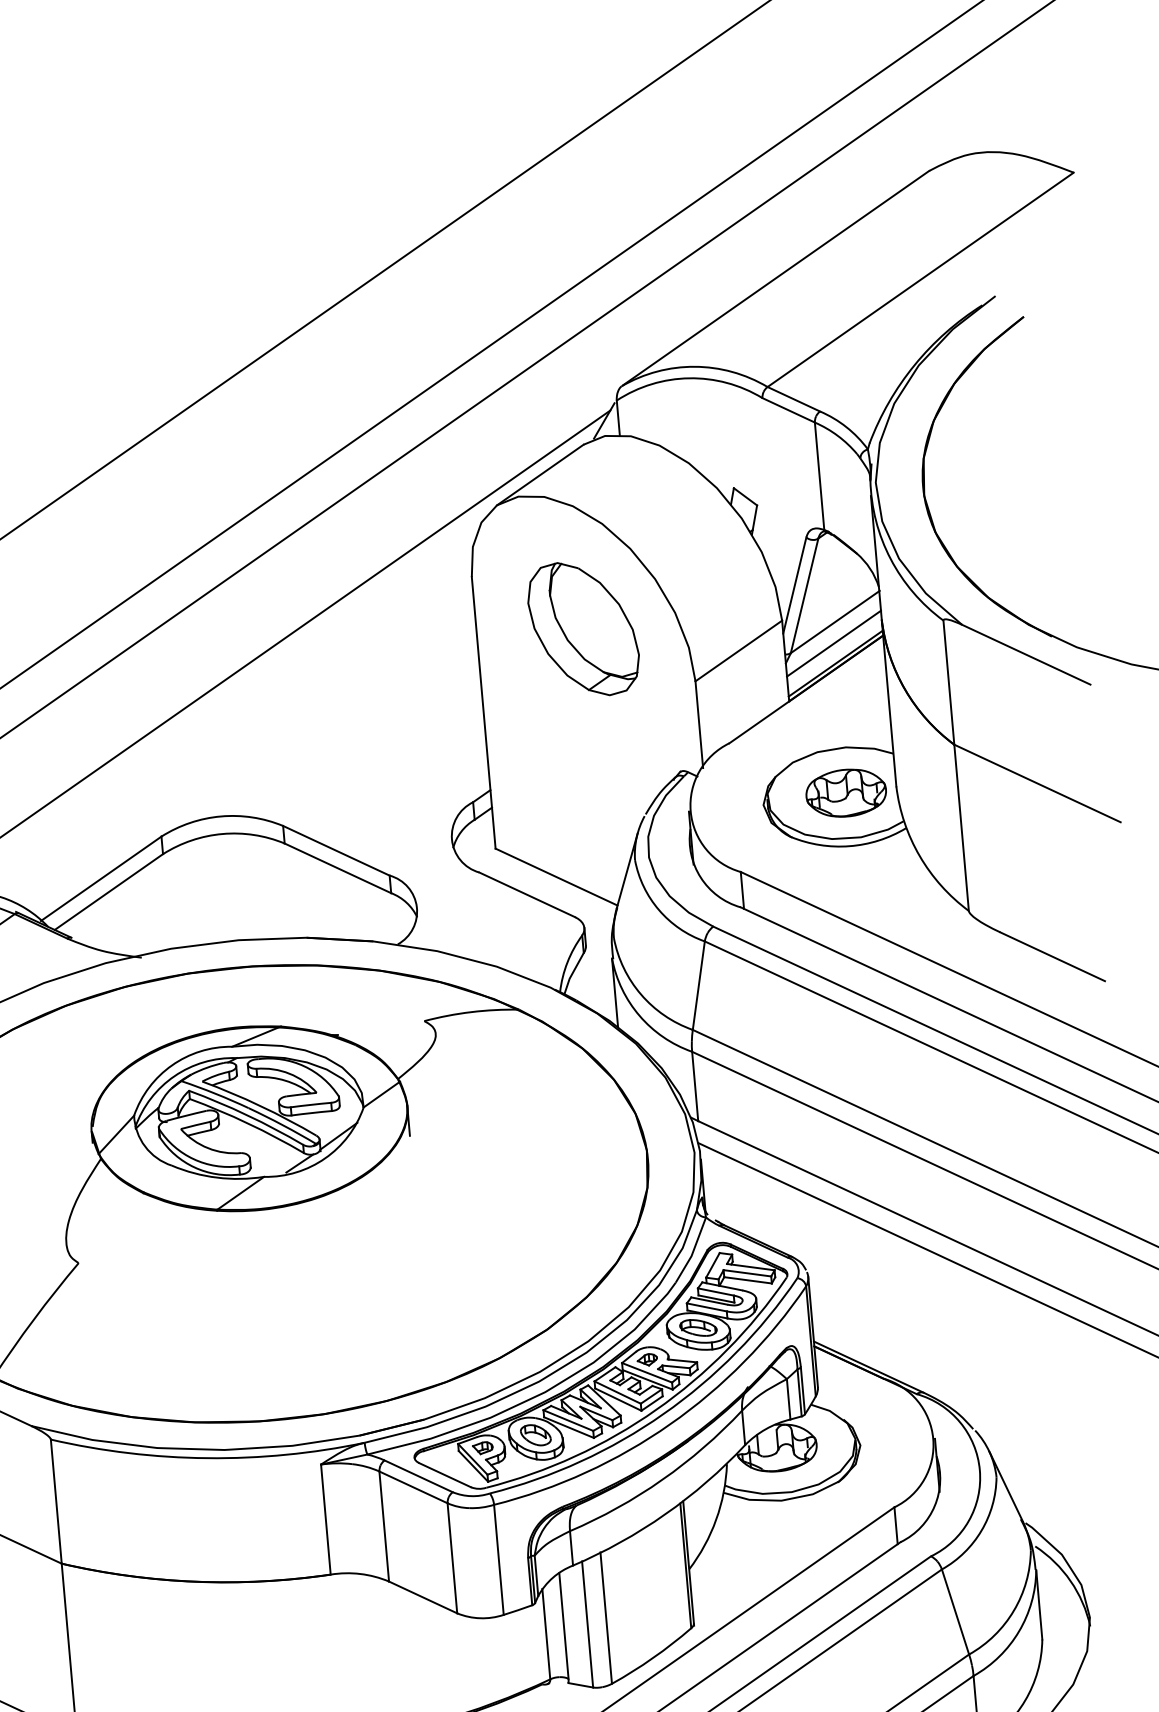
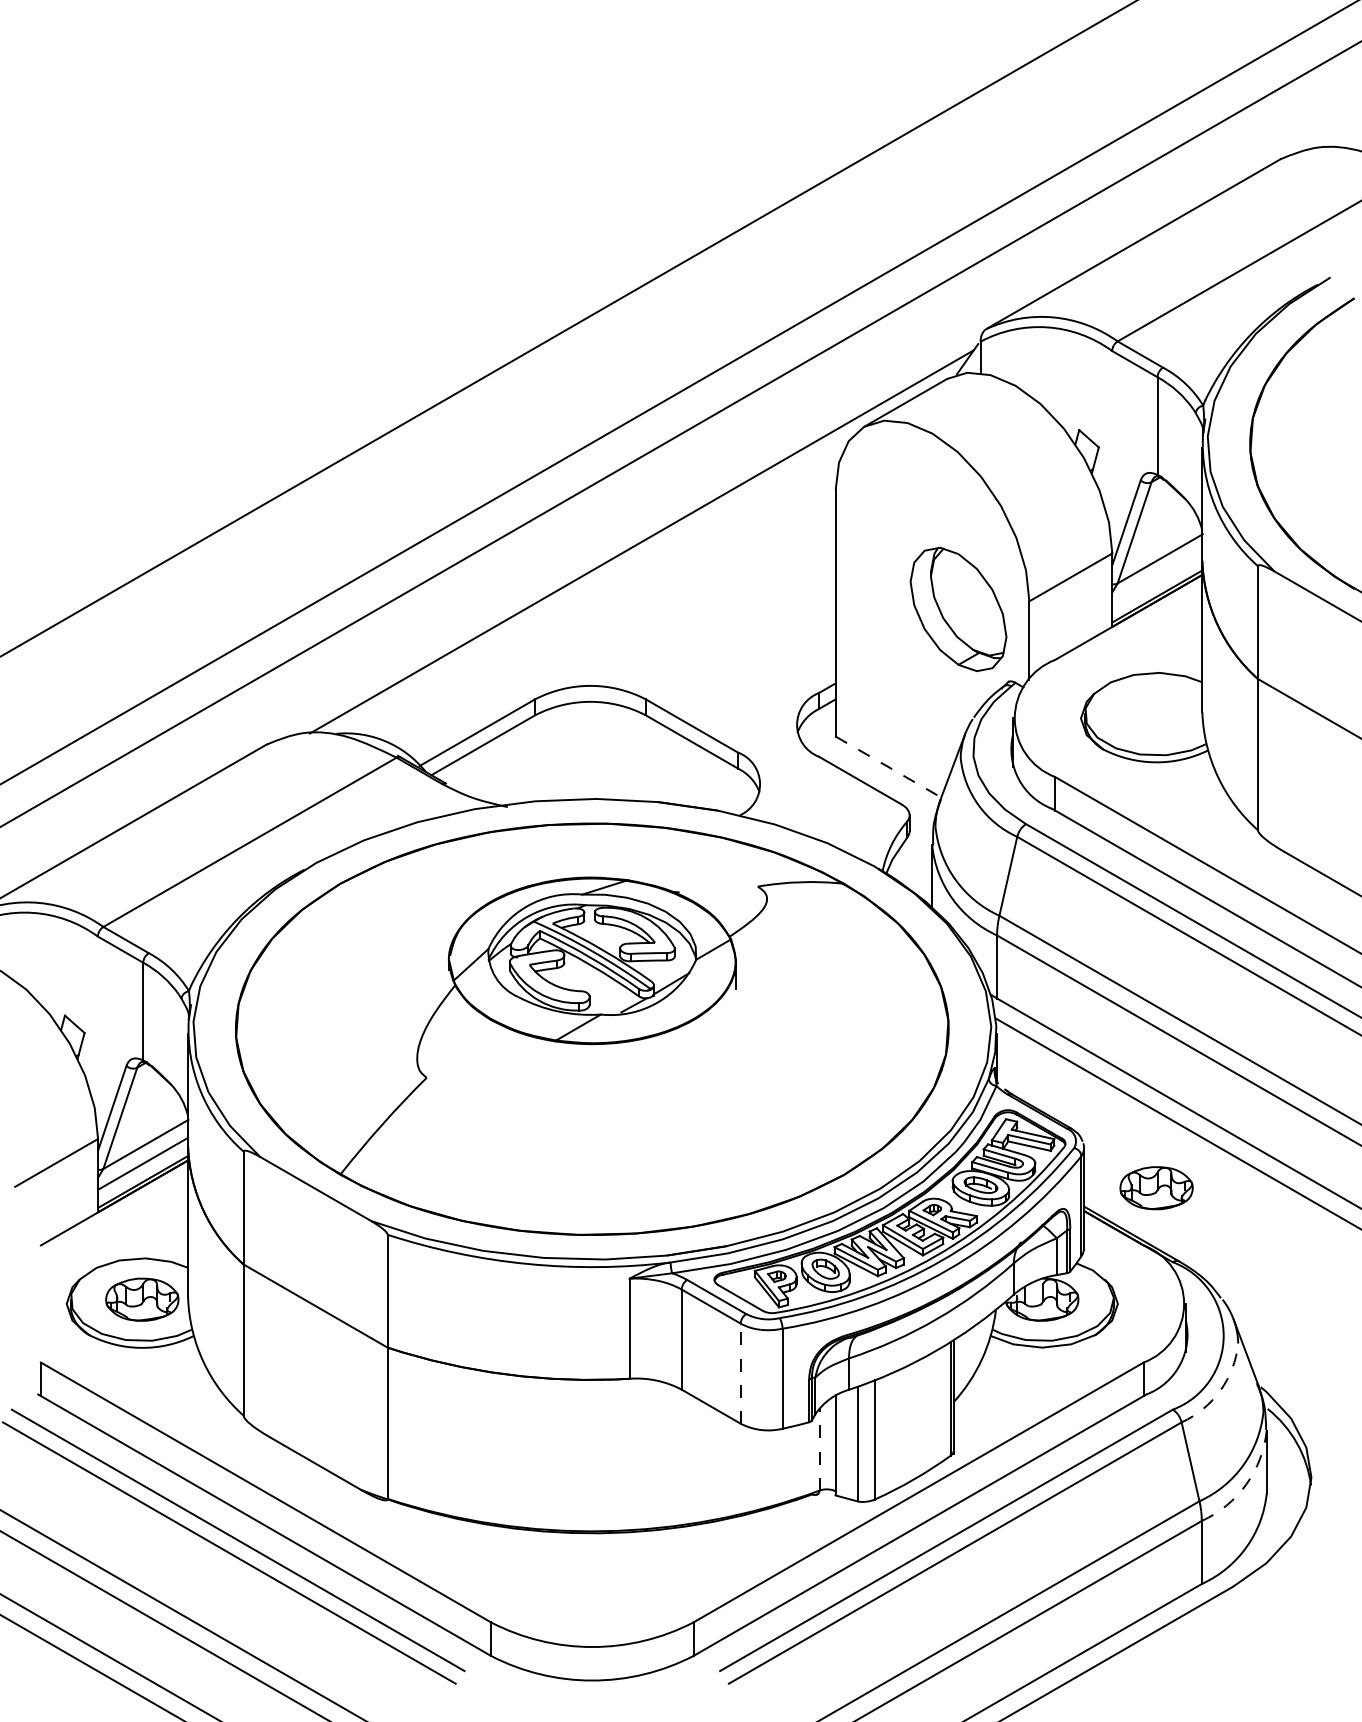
part: (583, 628) -> (958, 608), moved
line: (834, 643) -> (1157, 578), removed
part: (846, 793) -> (1156, 1188), moved
line: (556, 877) -> (888, 767), solid -> dashed
arc: (981, 1530) -> (1220, 1390), solid -> dashed
line: (452, 1558) -> (740, 1373), solid -> dashed
arc: (1019, 1631) -> (1246, 1484), solid -> dashed
line: (546, 1634) -> (819, 1449), solid -> dashed

